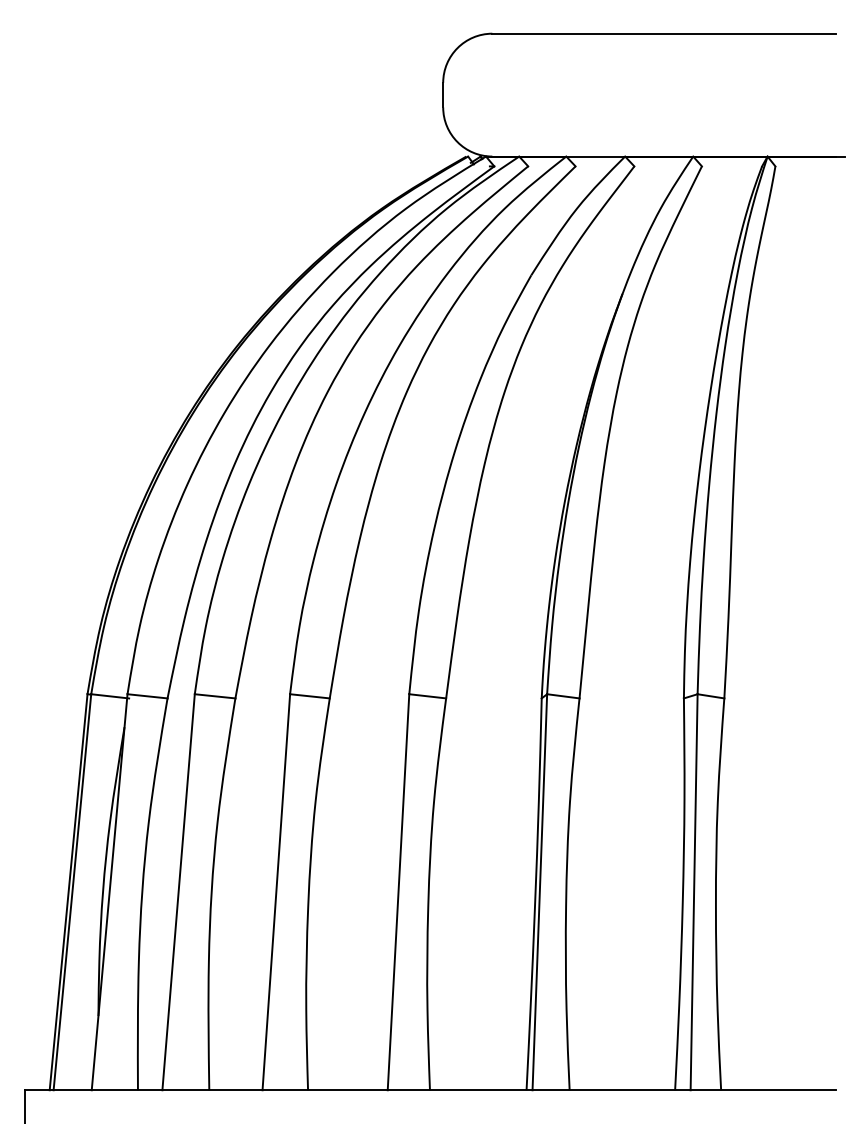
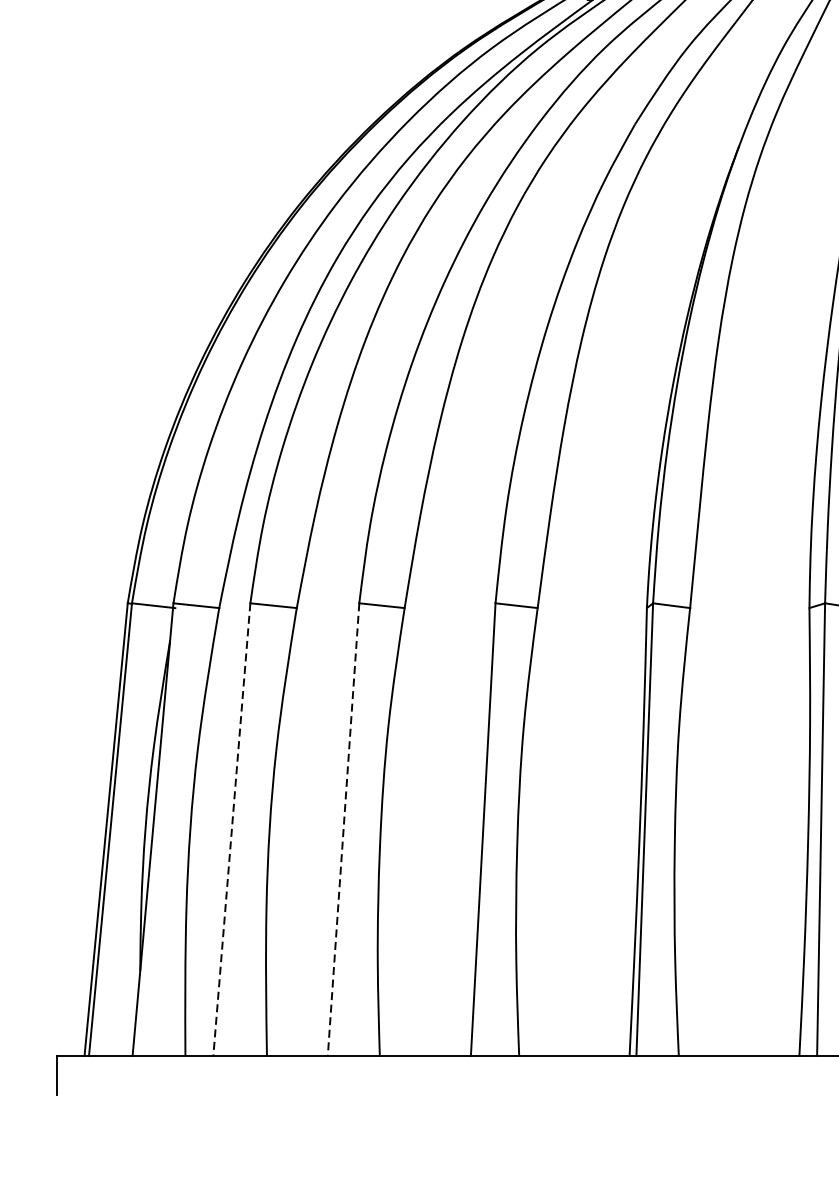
line: (178, 892) -> (231, 829), solid -> dashed
line: (276, 892) -> (343, 829), solid -> dashed

